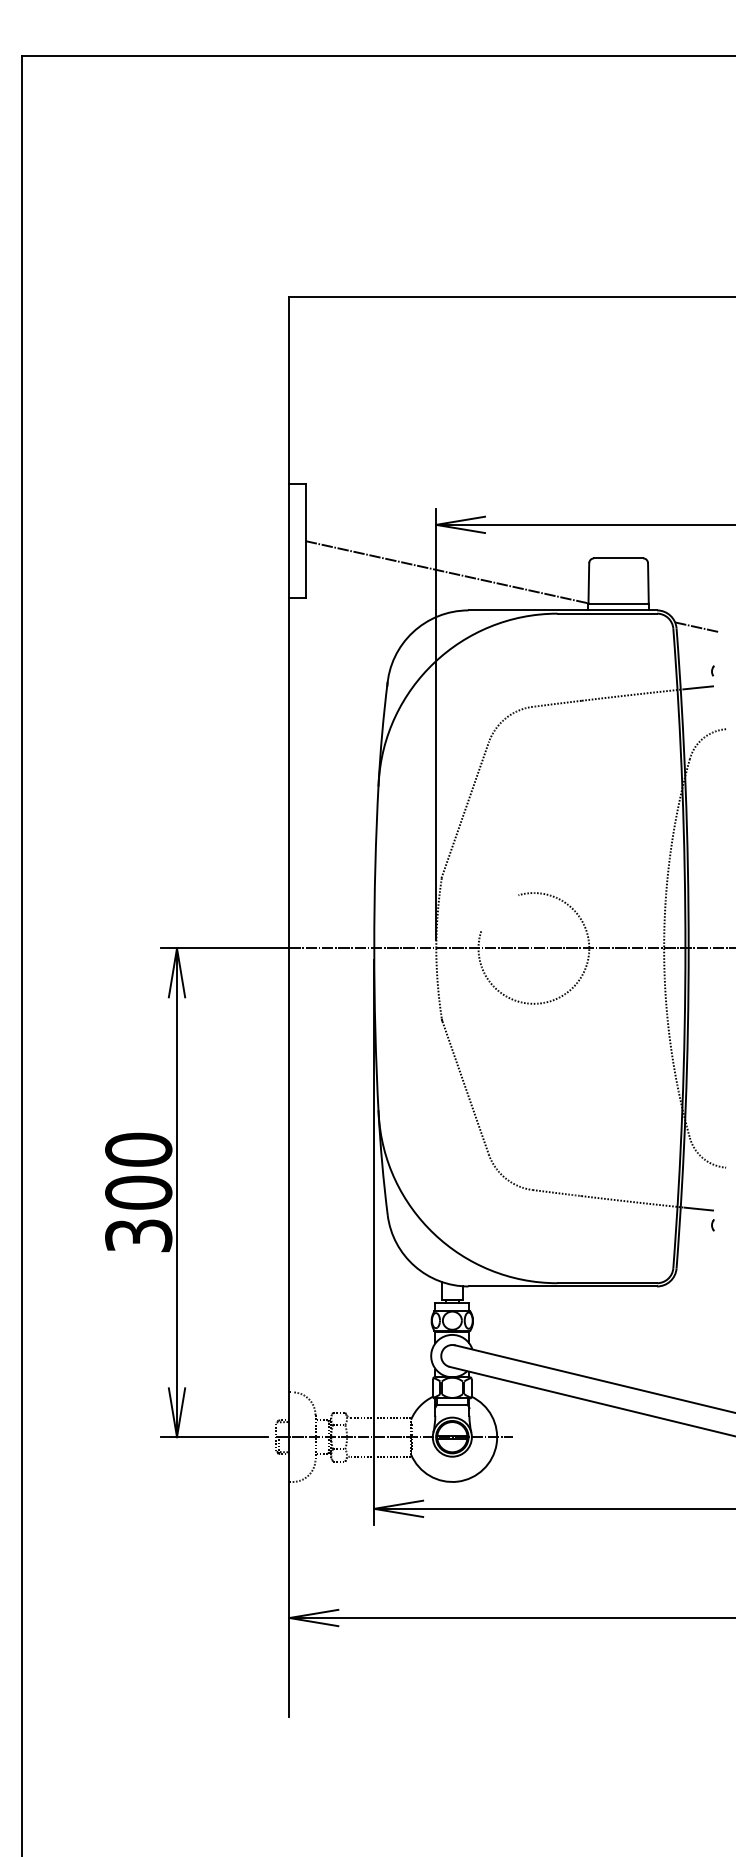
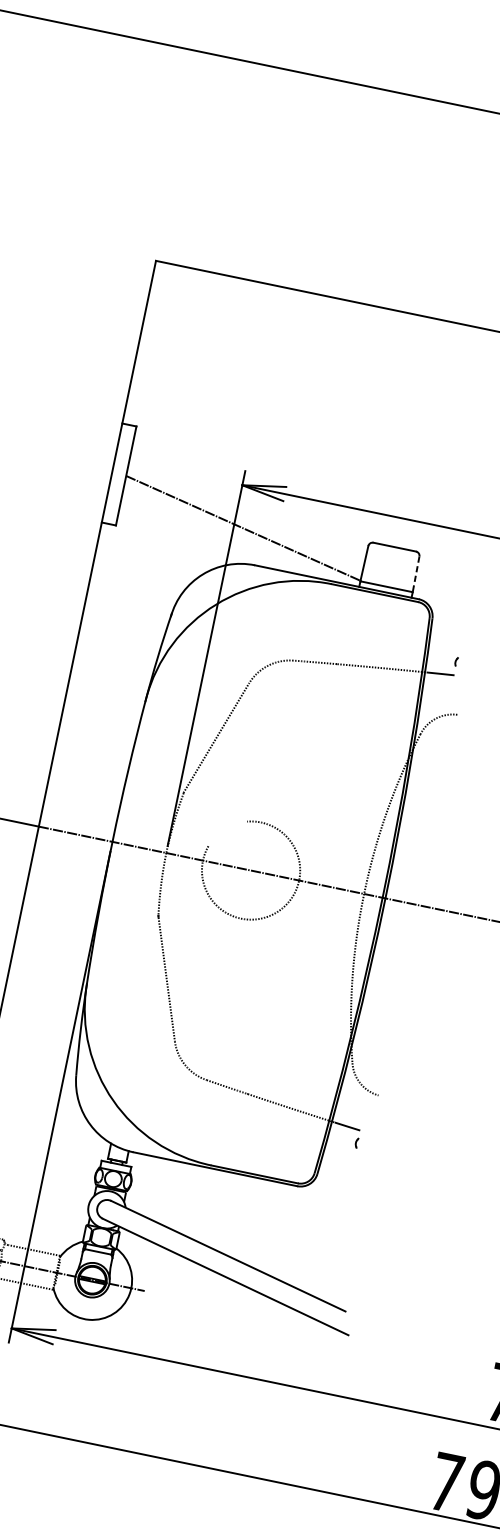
line: (648, 583) -> (416, 574), solid -> dashed
line: (697, 627) -> (450, 621), removed

